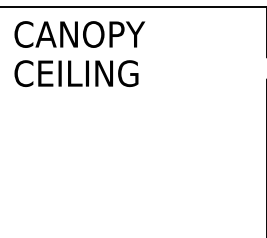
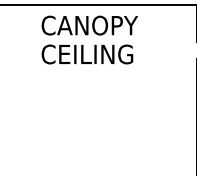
text: (79, 34) -> (89, 25), moved
text: (76, 73) -> (87, 54), moved

